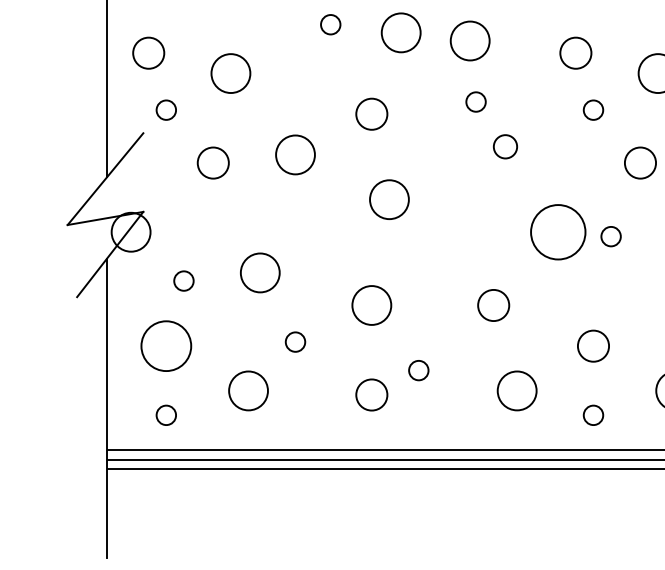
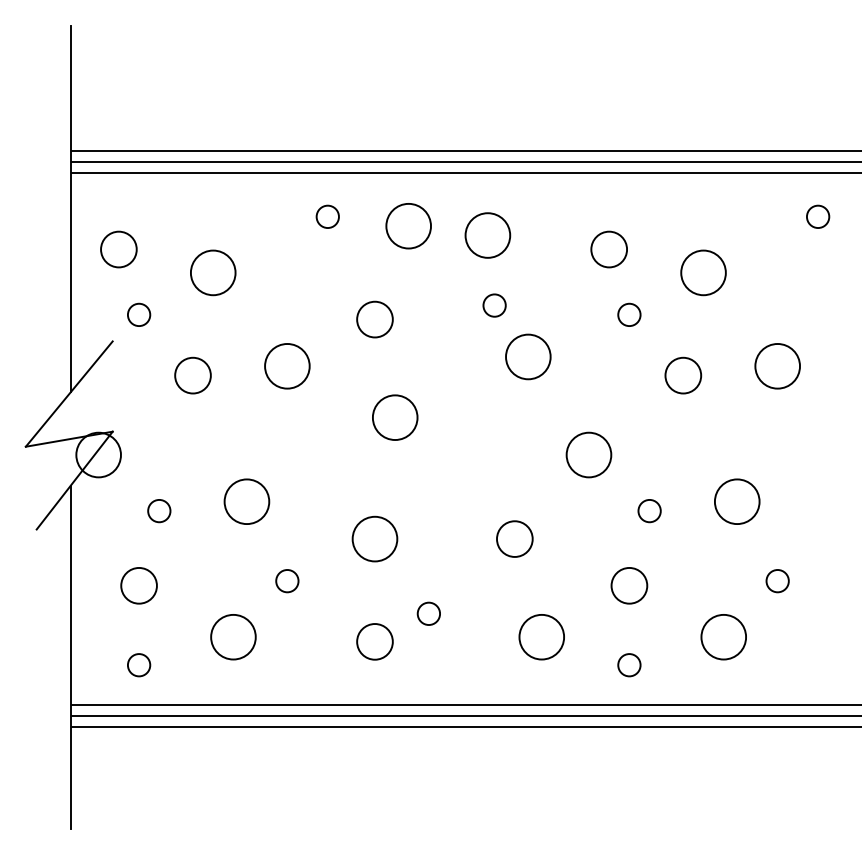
circle: (505, 146) -> (528, 356), size x1.67
circle: (557, 231) -> (588, 454), size x0.71
circle: (610, 237) -> (649, 511), moved
circle: (165, 345) -> (138, 585), size x0.62

